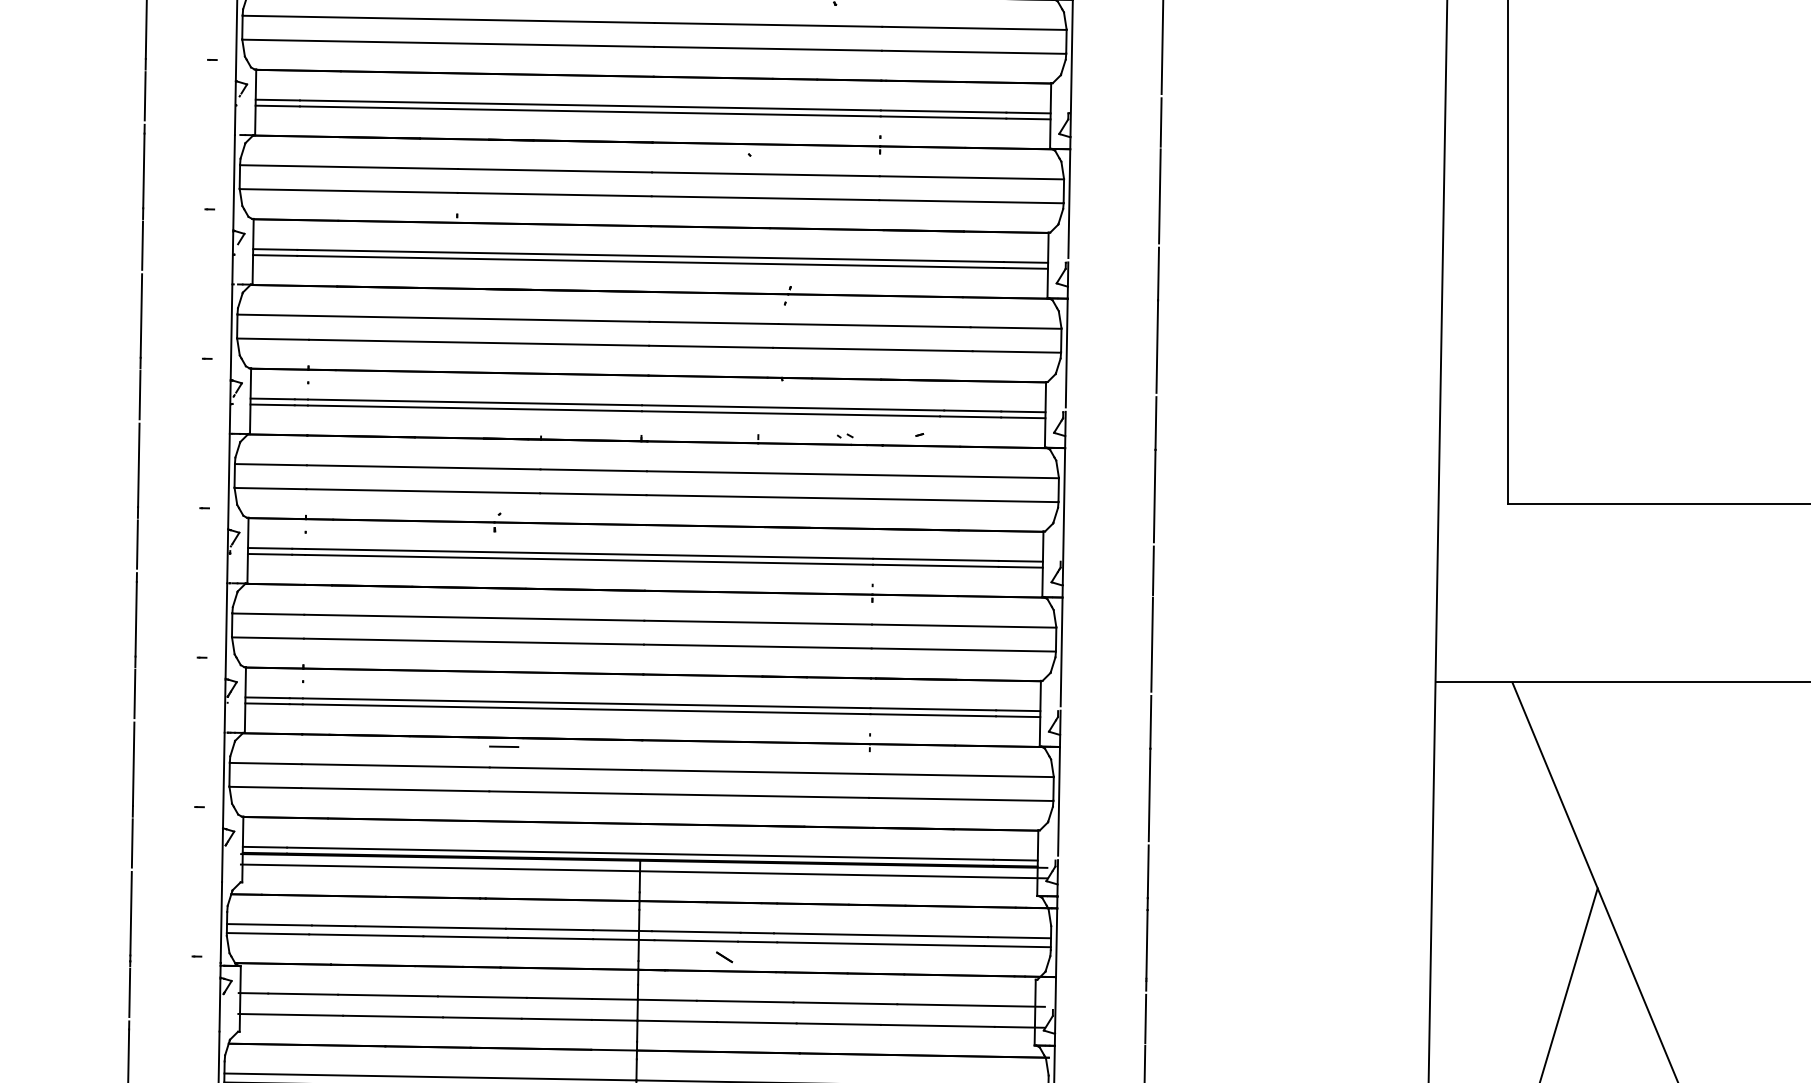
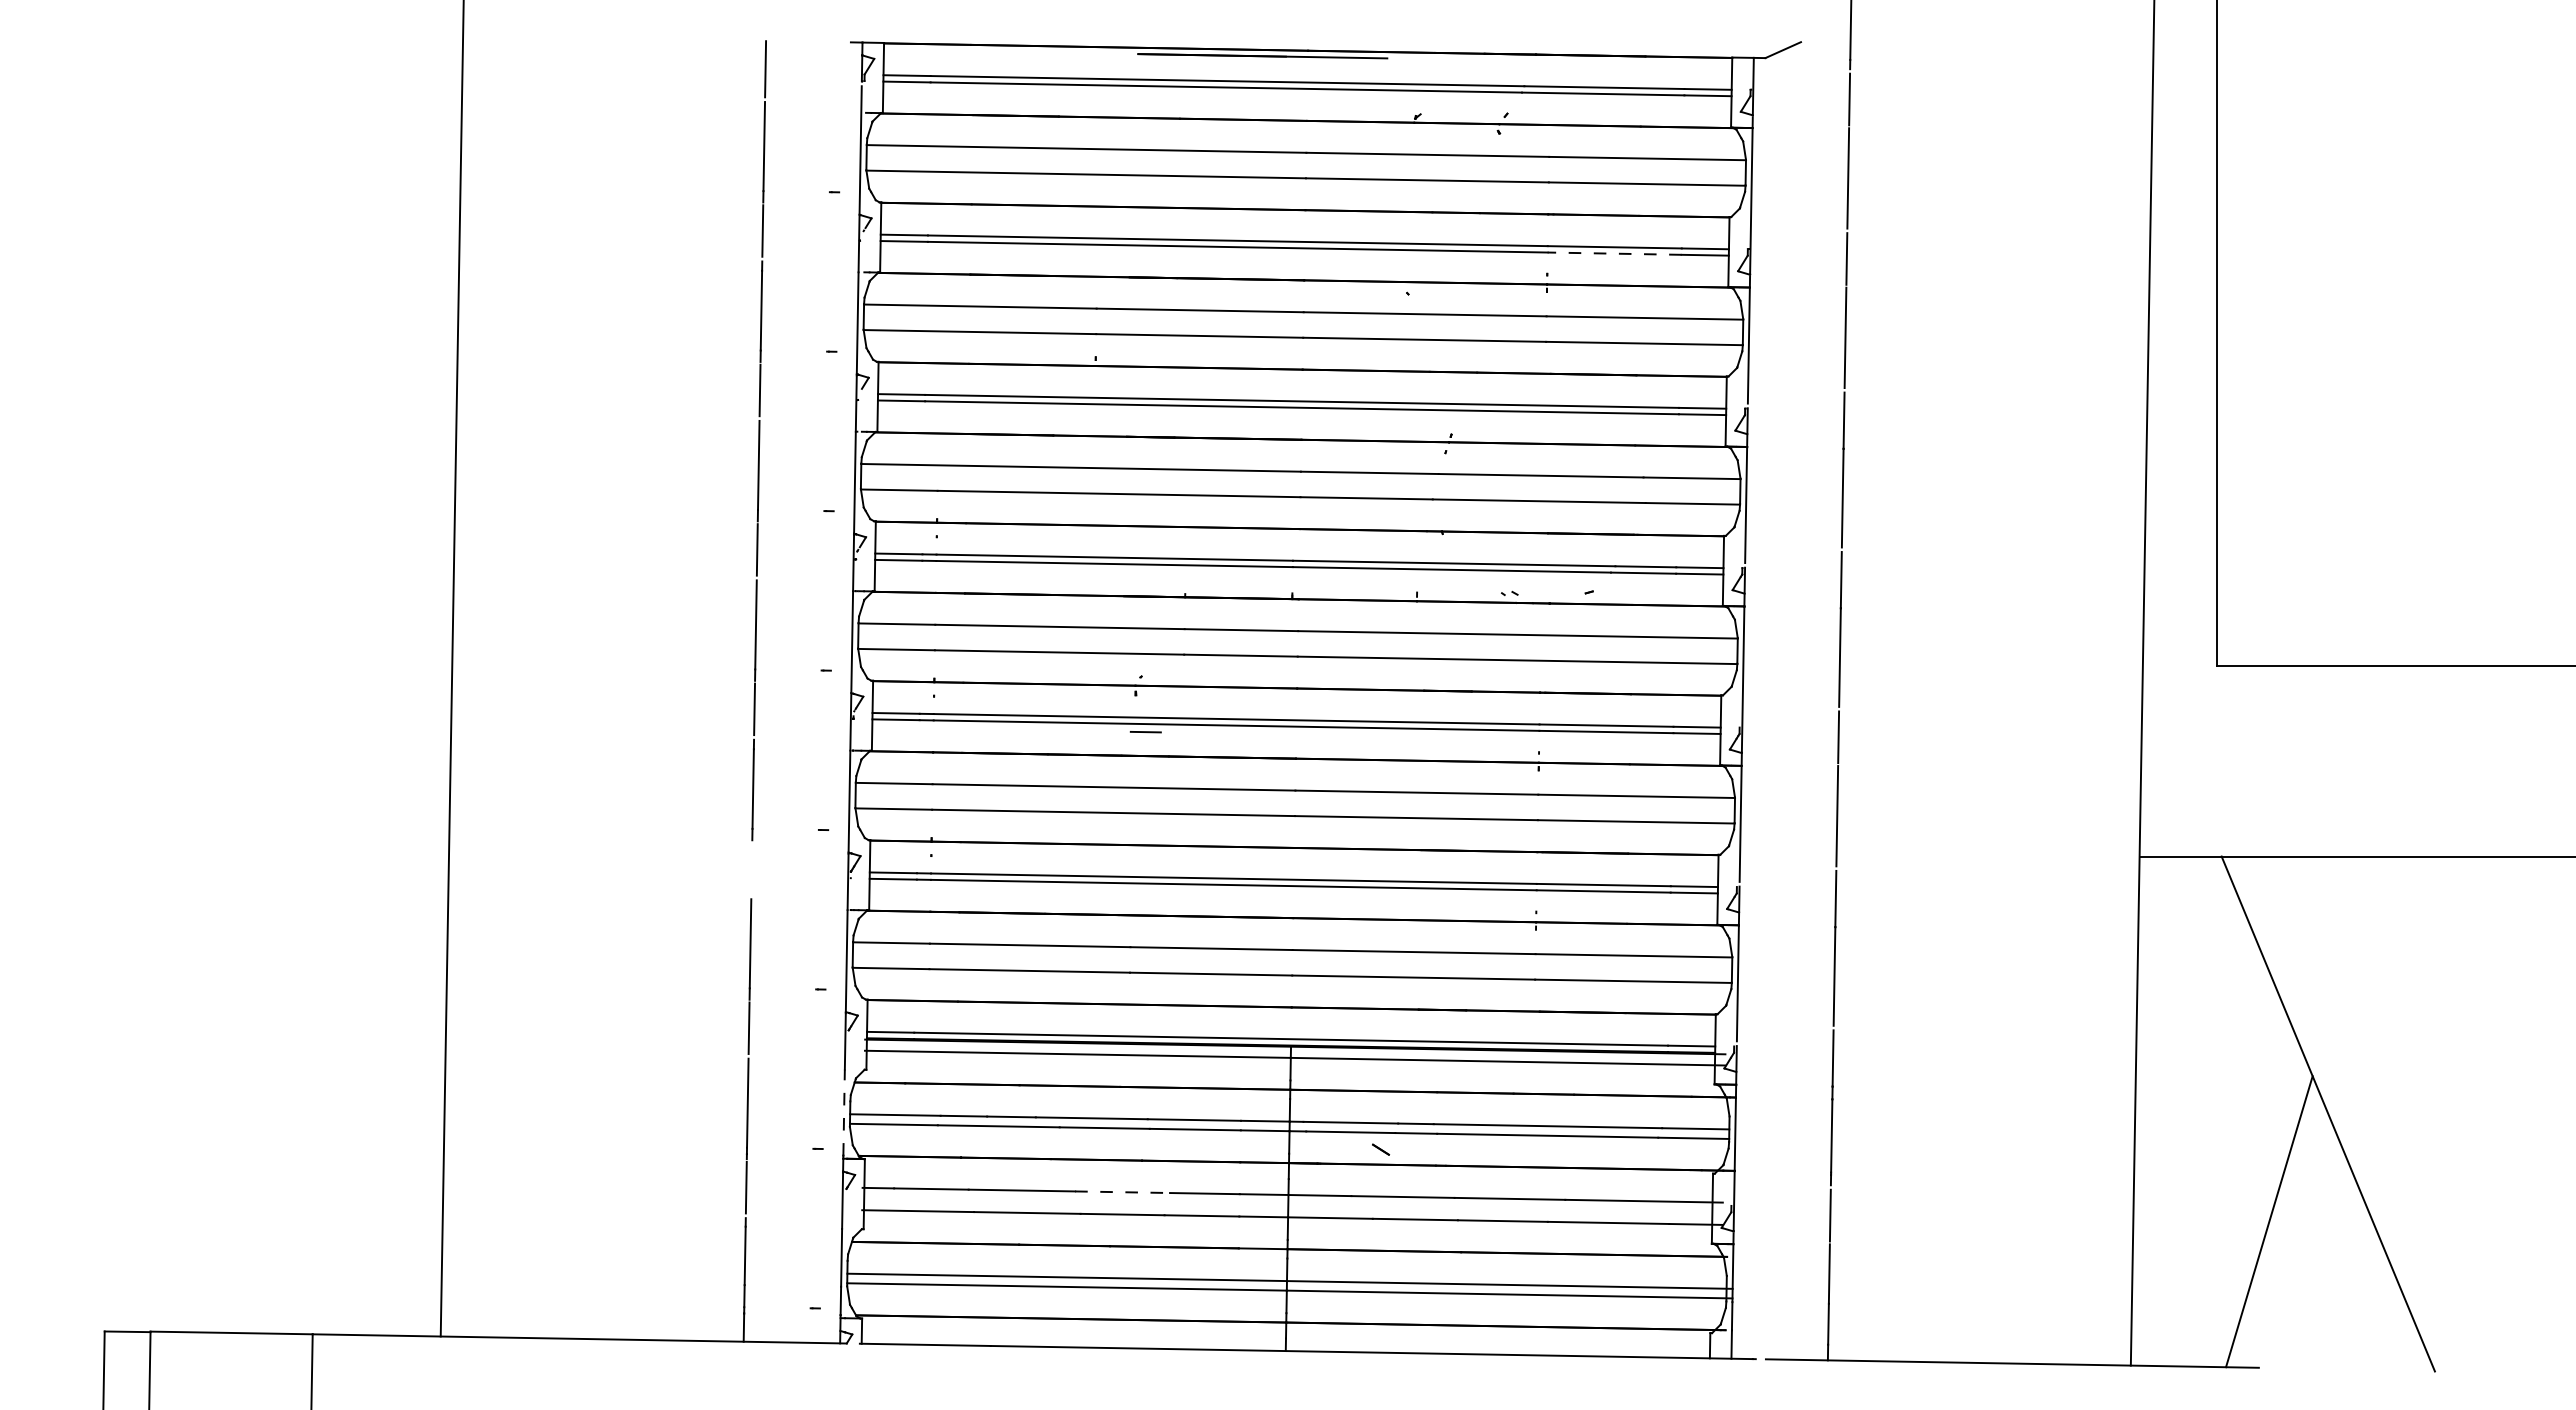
line: (943, 117) -> (1614, 253), solid -> dashed
line: (134, 693) -> (751, 868), removed
line: (503, 747) -> (1145, 732), moved
line: (221, 922) -> (844, 1112), solid -> dashed
line: (483, 997) -> (1123, 1192), solid -> dashed

